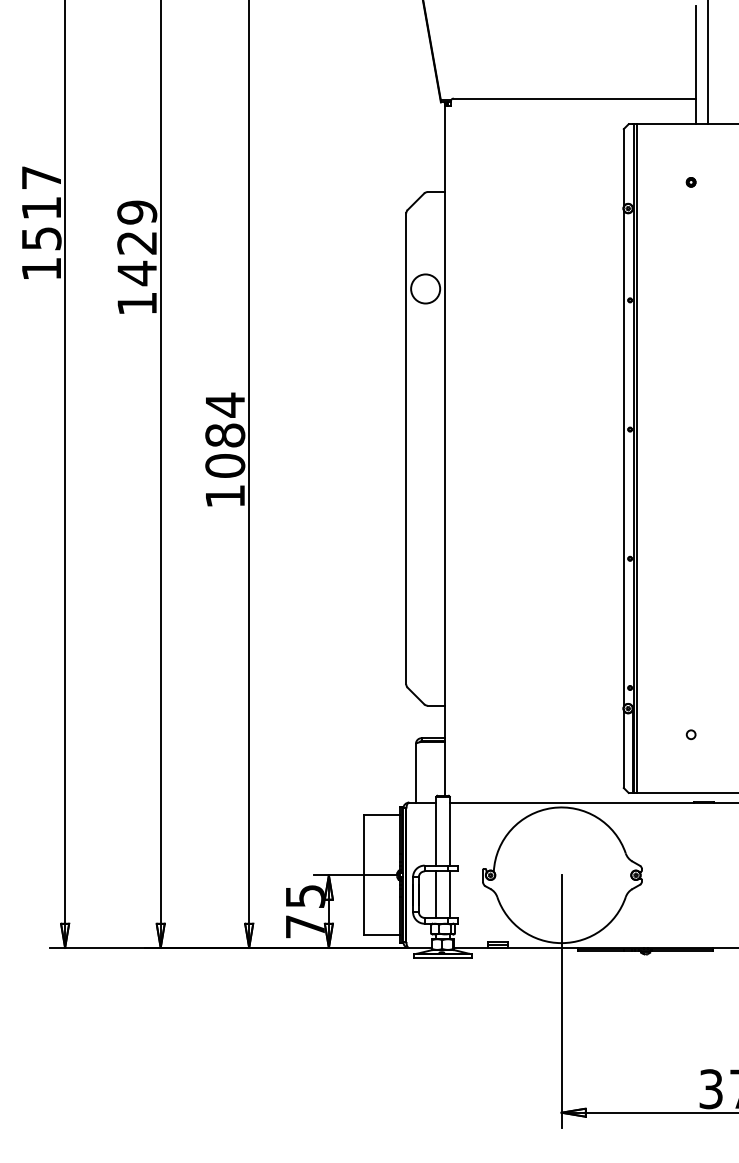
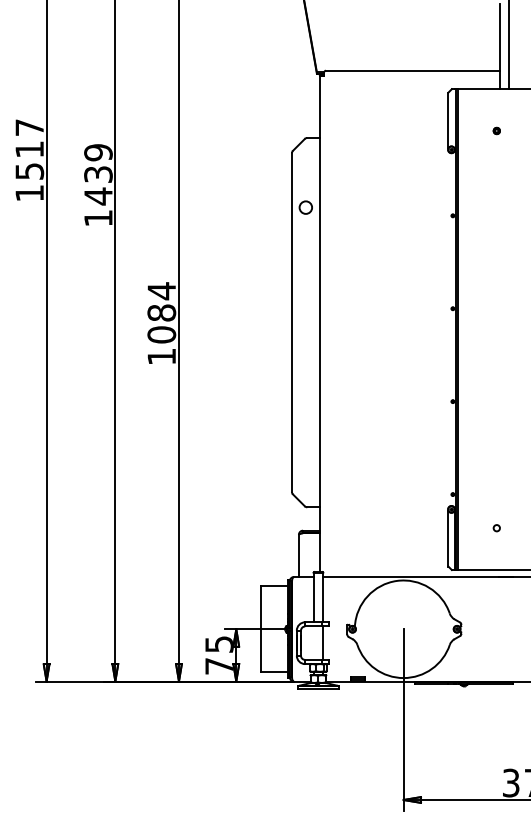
text: (137, 242) -> (98, 174), 1429 -> 1439
circle: (425, 288) -> (305, 207), size x0.6
line: (623, 458) -> (448, 329), removed
line: (436, 894) -> (313, 643), removed

